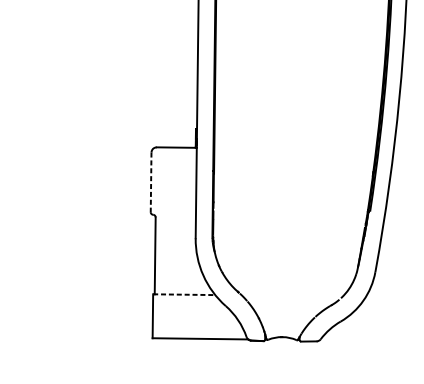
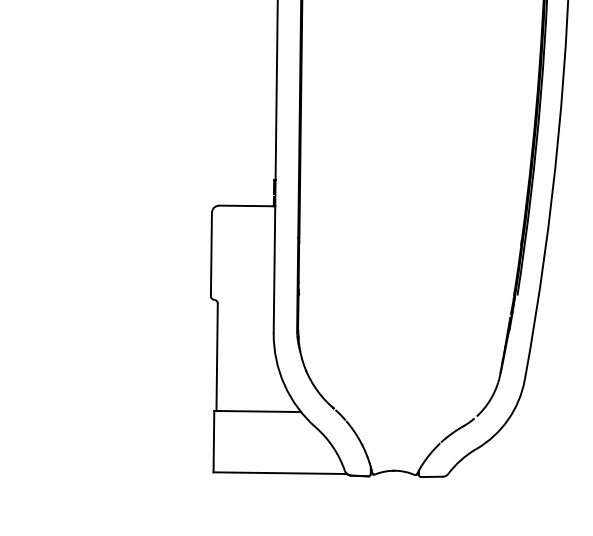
line: (151, 182) -> (211, 254), dashed -> solid
line: (184, 294) -> (258, 411), dashed -> solid

